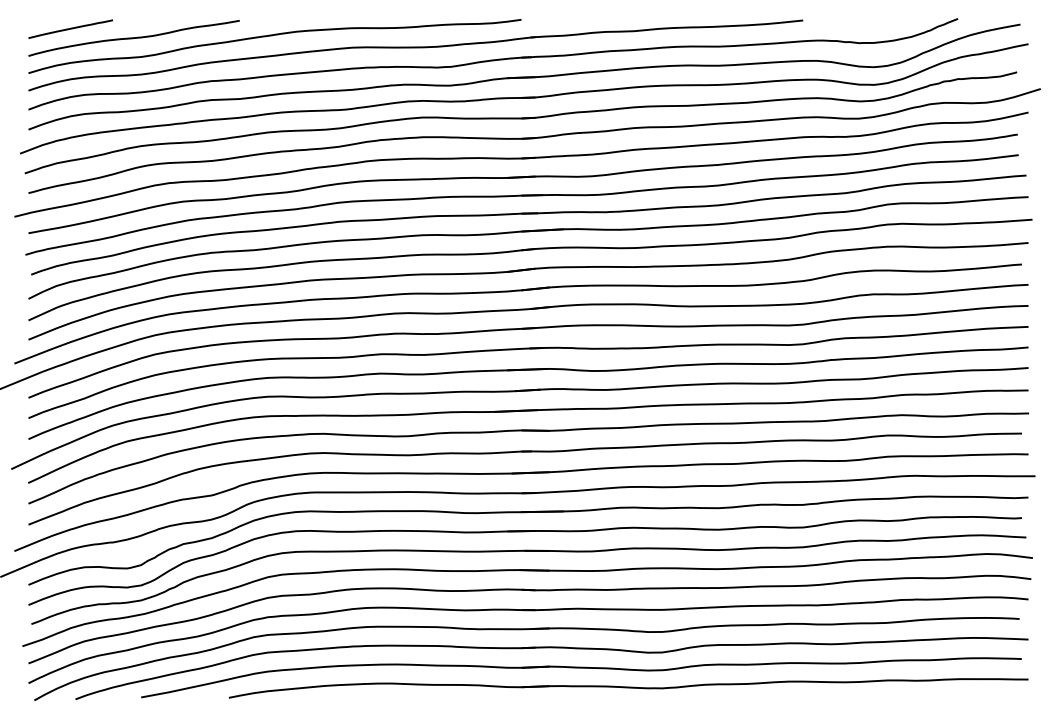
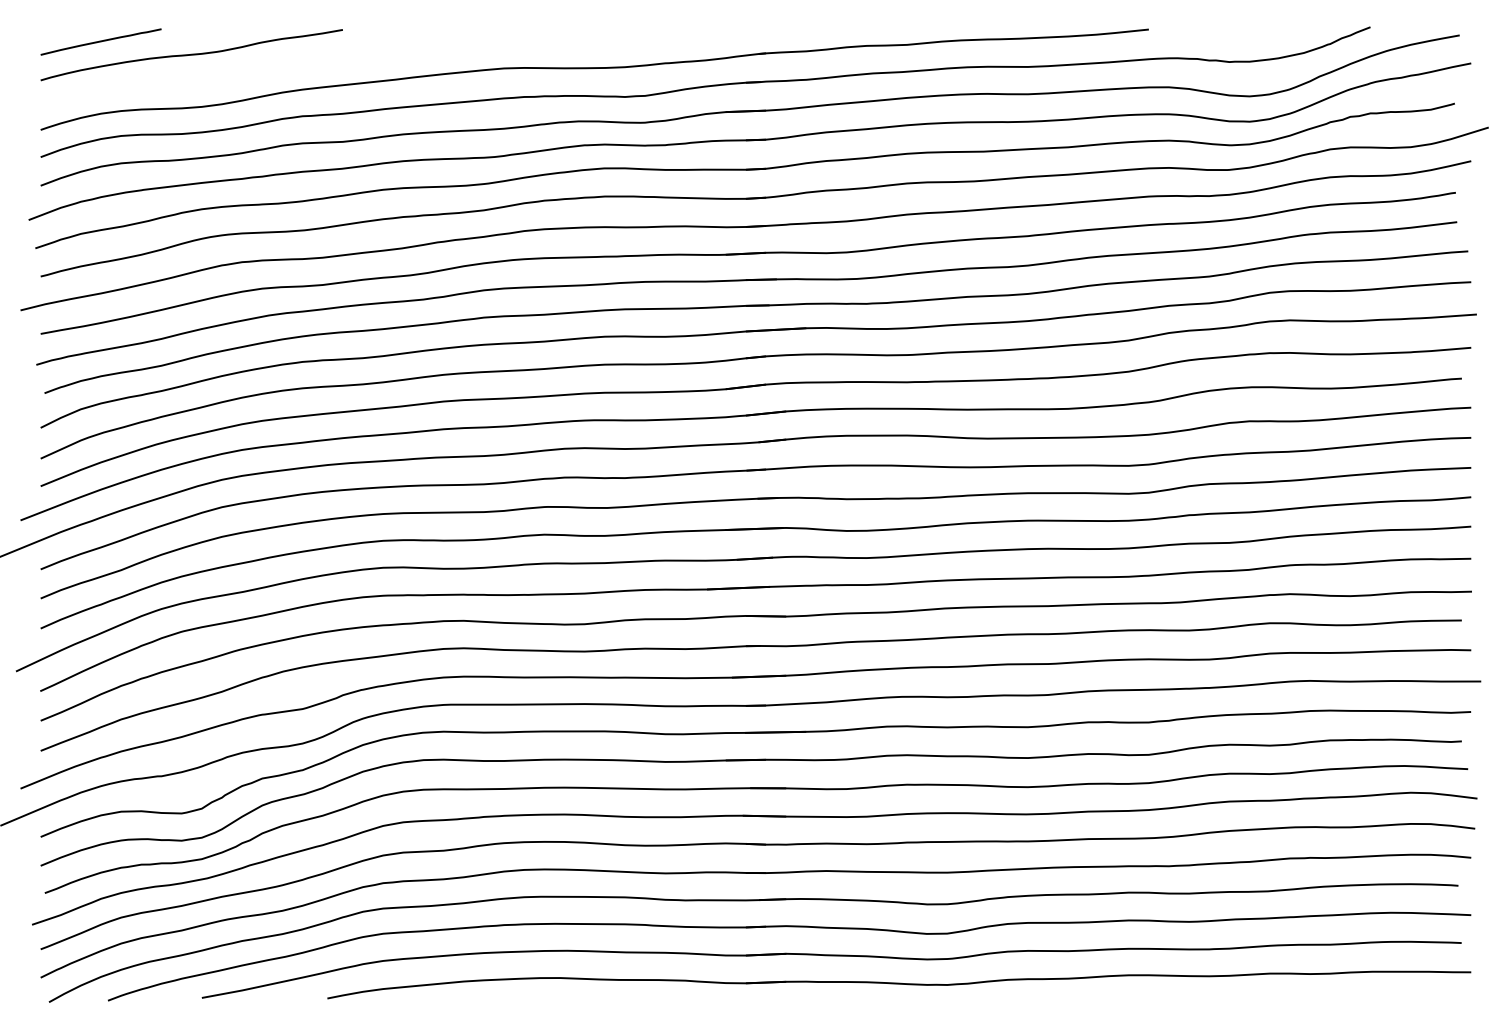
curve: (272, 36) -> (389, 52), removed

